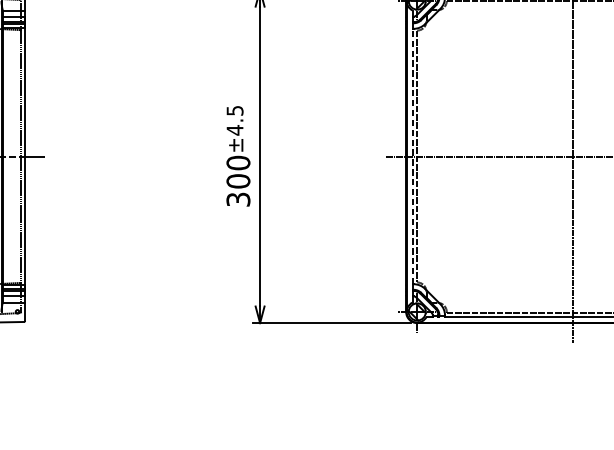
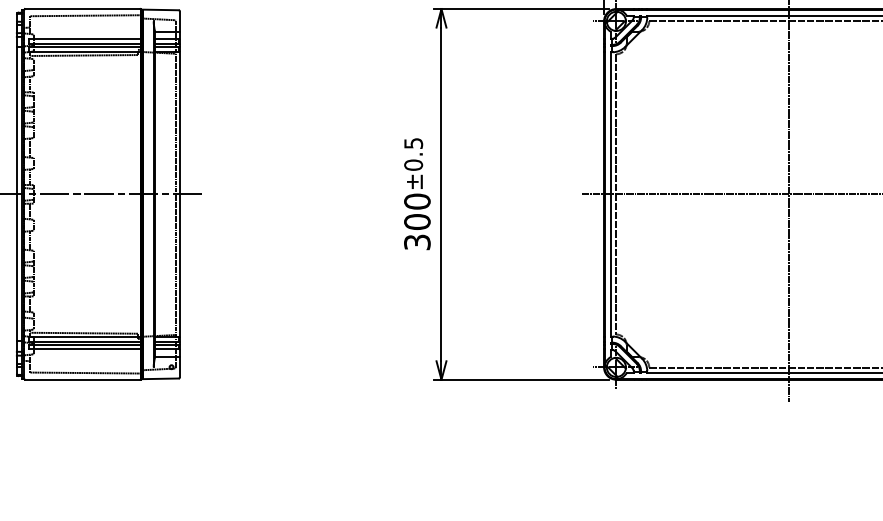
text: (234, 130) -> (413, 165), ±4.5 -> ±0.5
line: (412, 155) -> (611, 193), dashed -> solid

